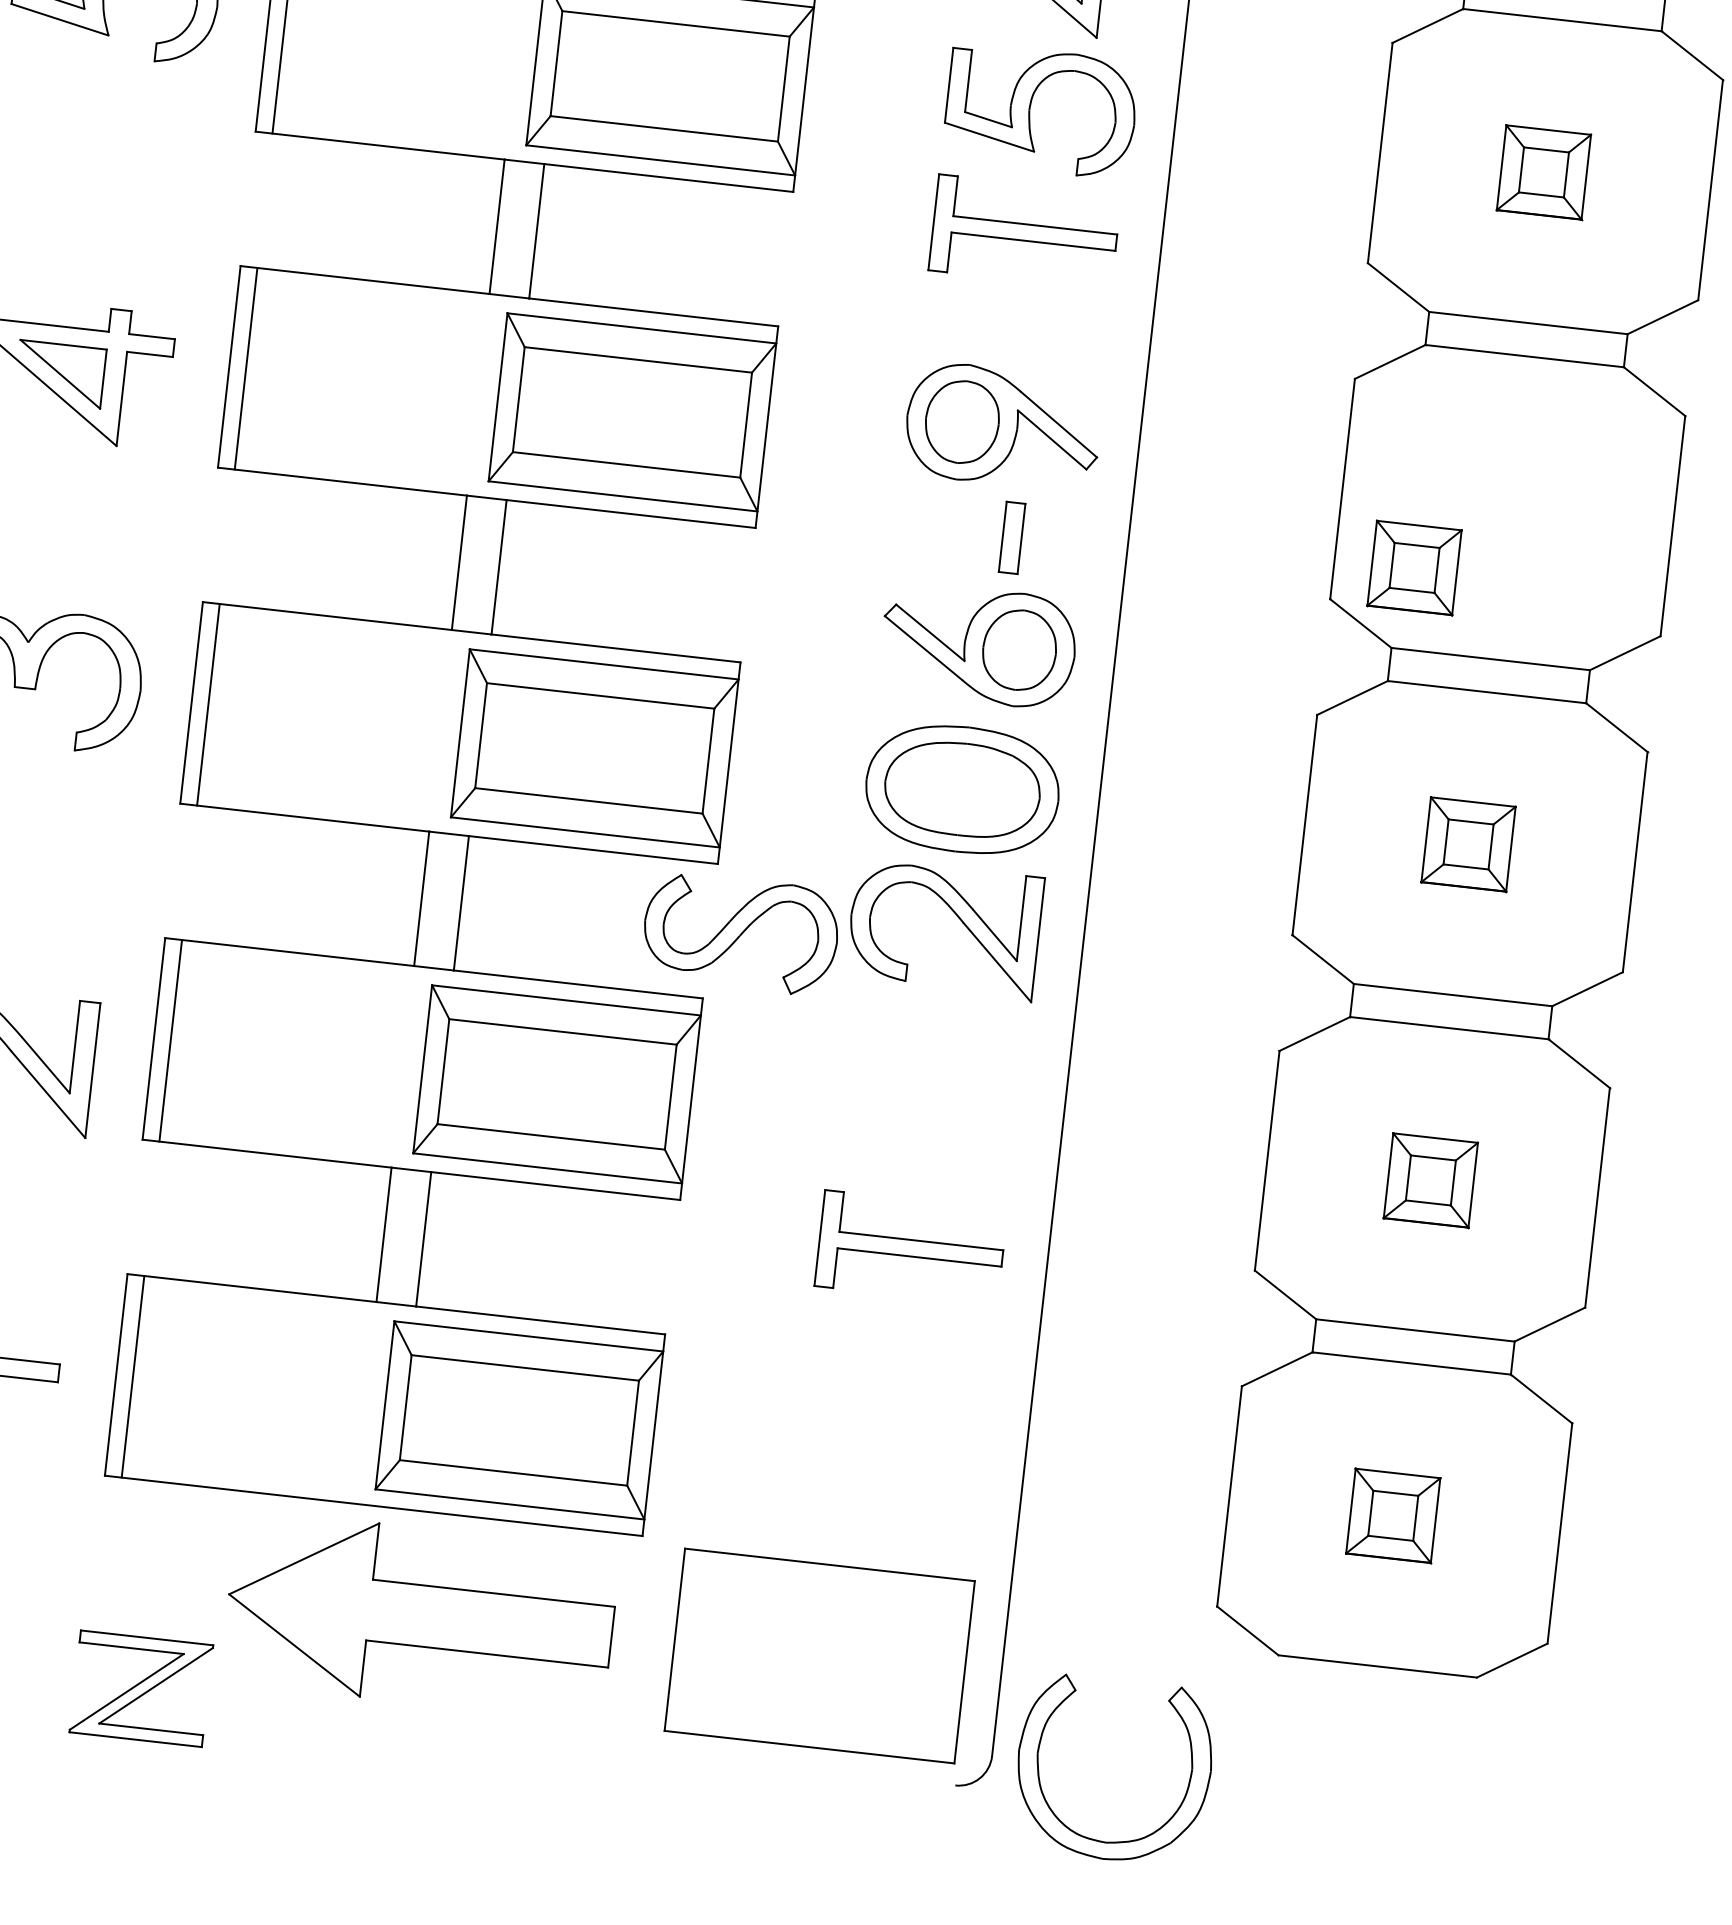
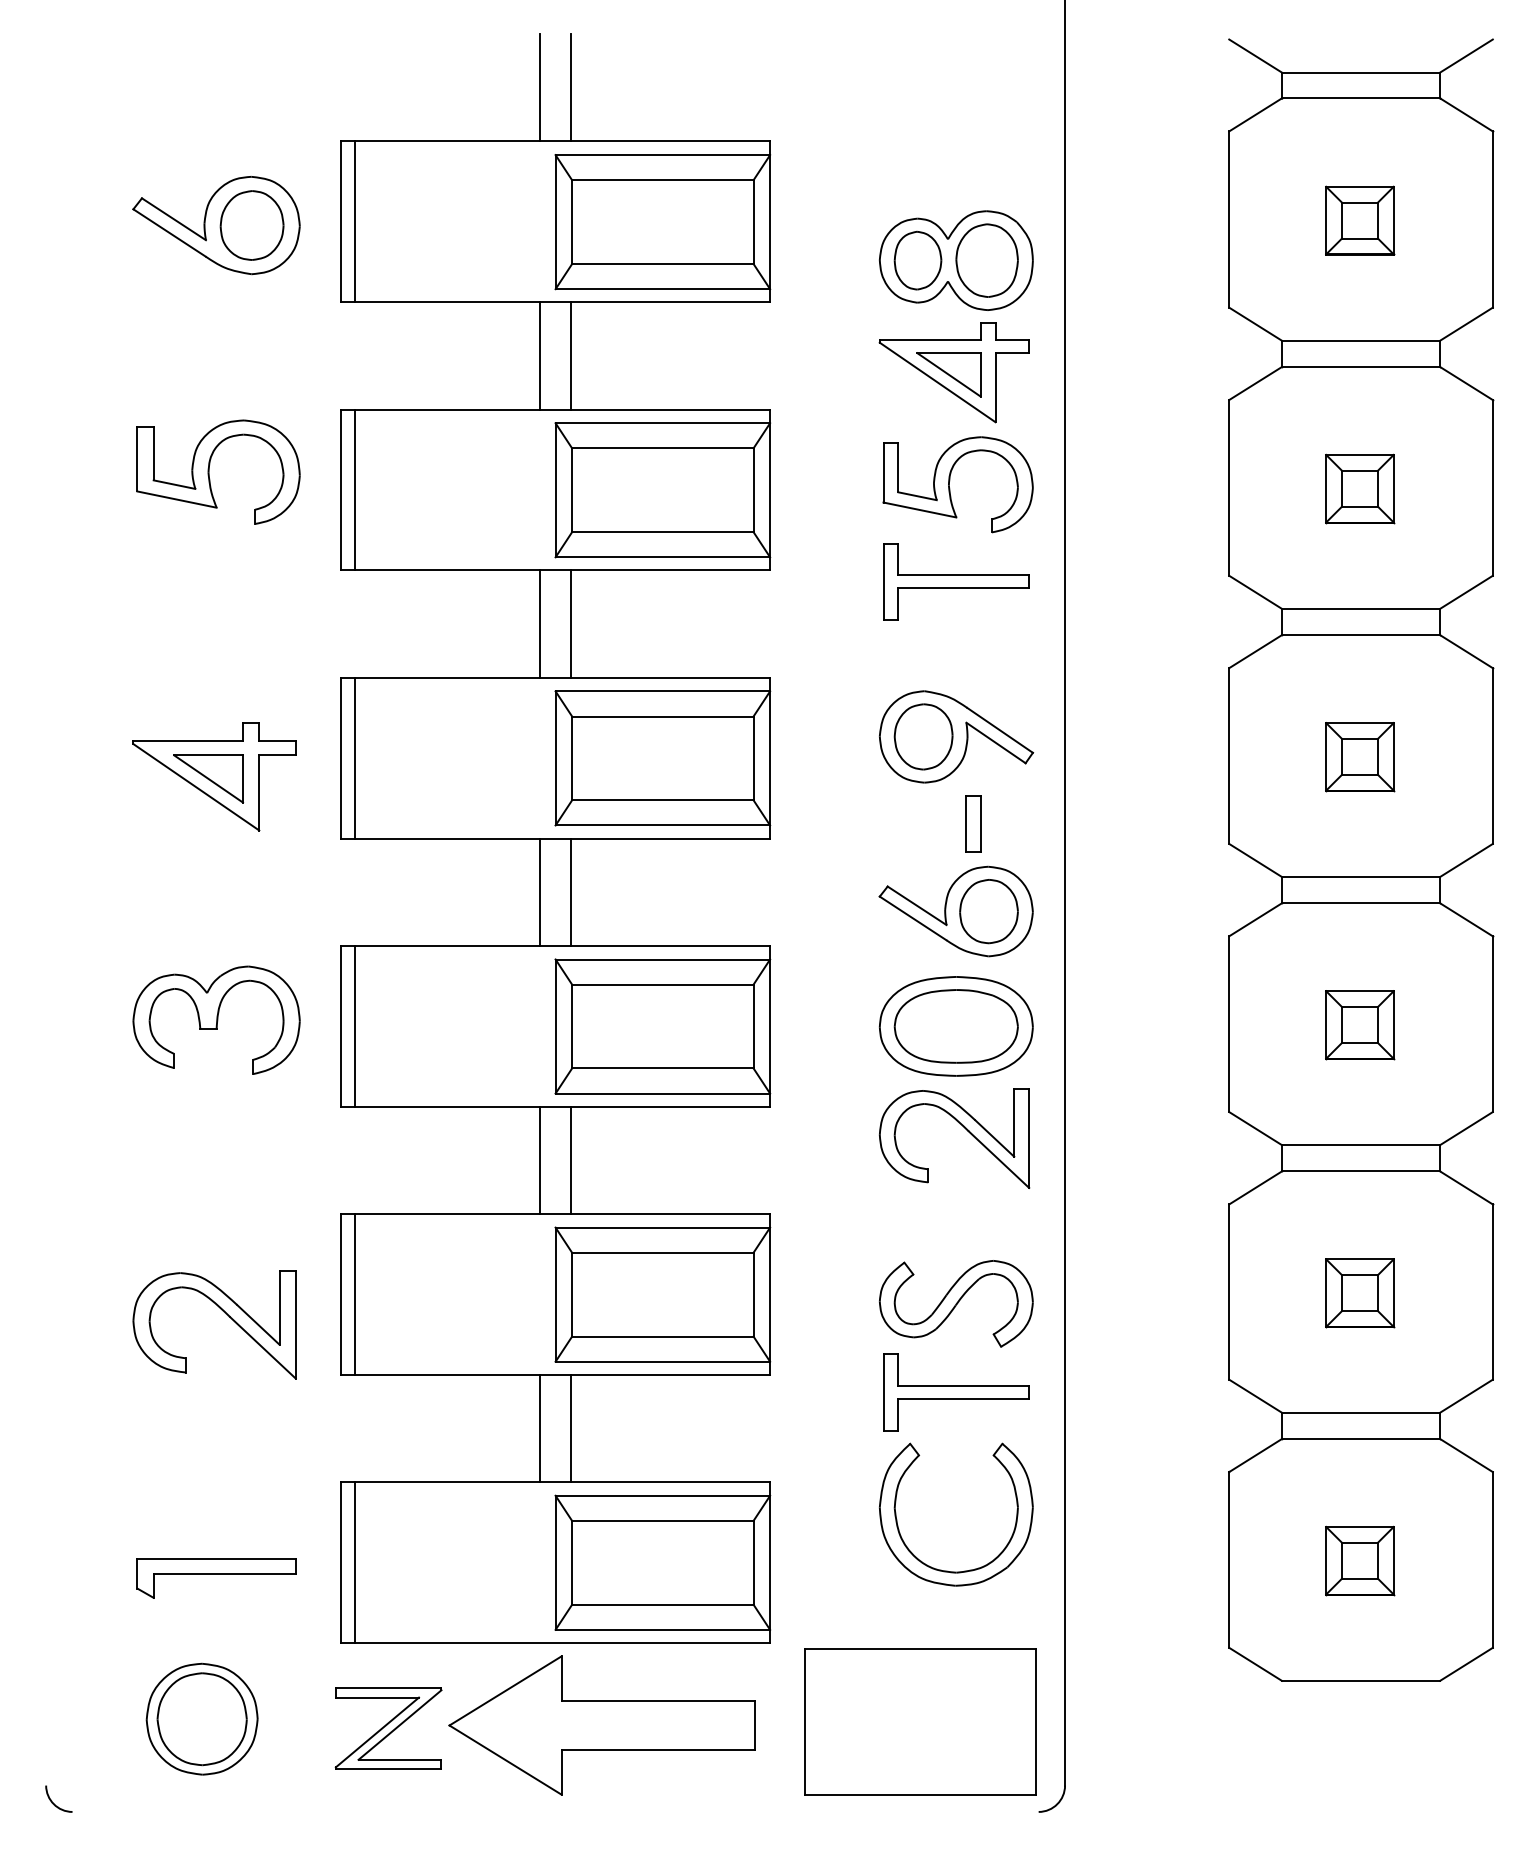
part: (1415, 568) -> (1360, 757), moved
part: (739, 933) -> (955, 1303), moved
part: (141, 1688) -> (388, 1728), moved
part: (1095, 1838) -> (947, 1570), moved

